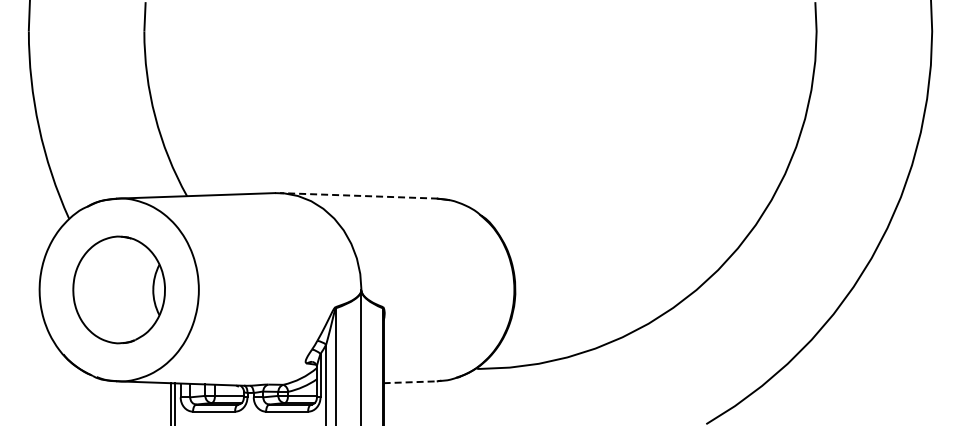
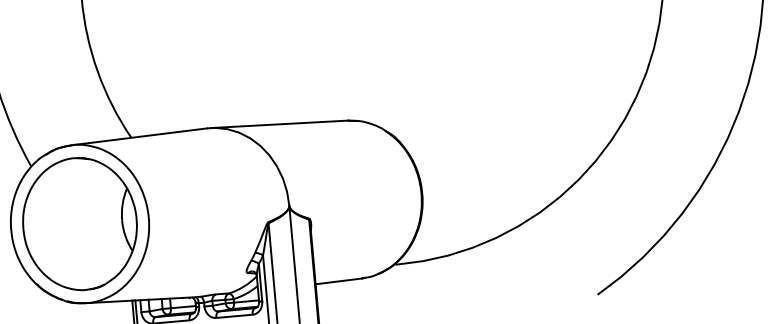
line: (358, 195) -> (279, 124), dashed -> solid
part: (118, 289) -> (79, 223), size x1.43
line: (411, 382) -> (339, 281), dashed -> solid

